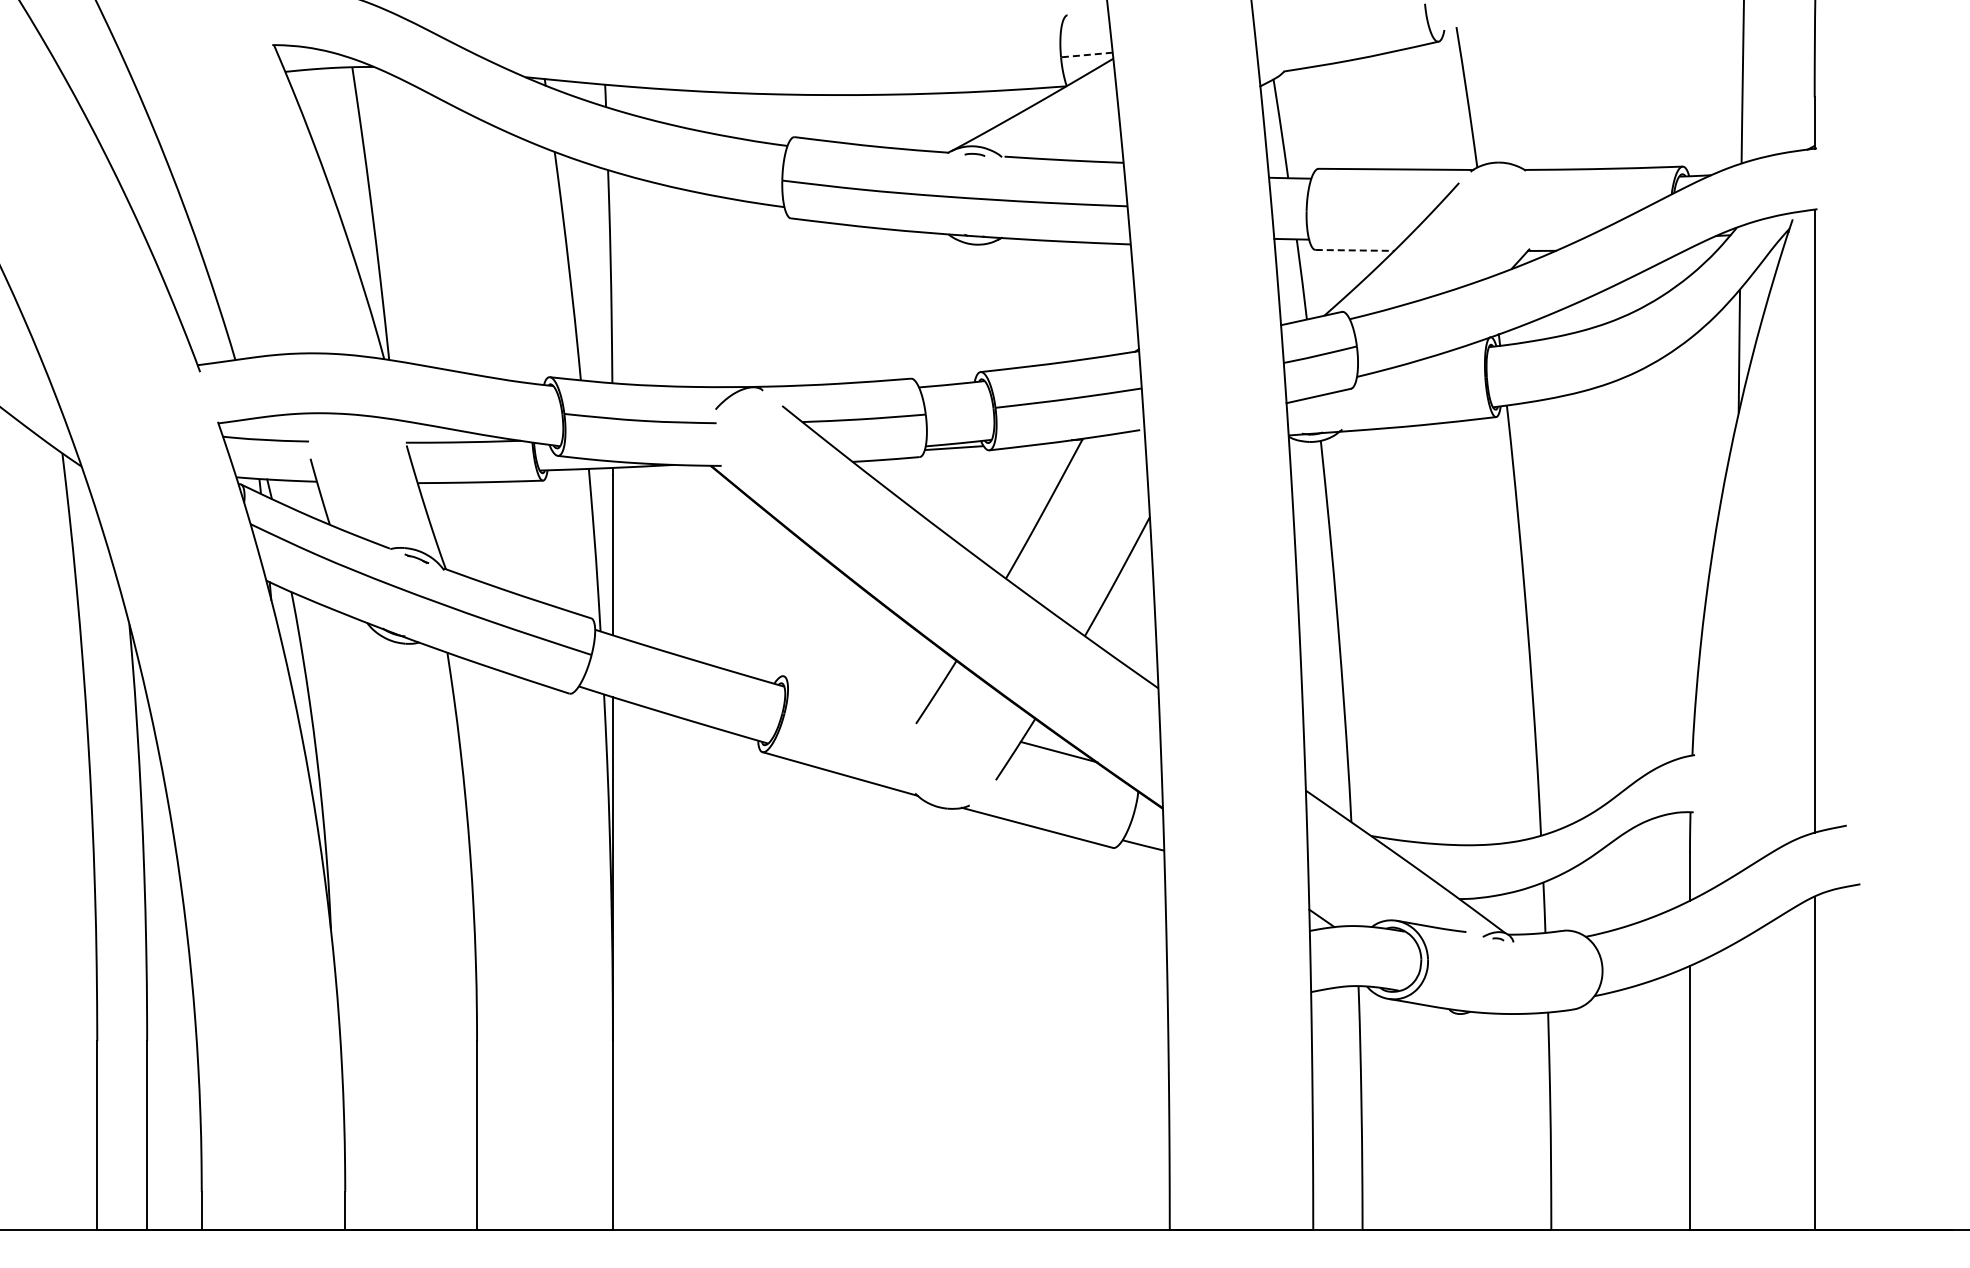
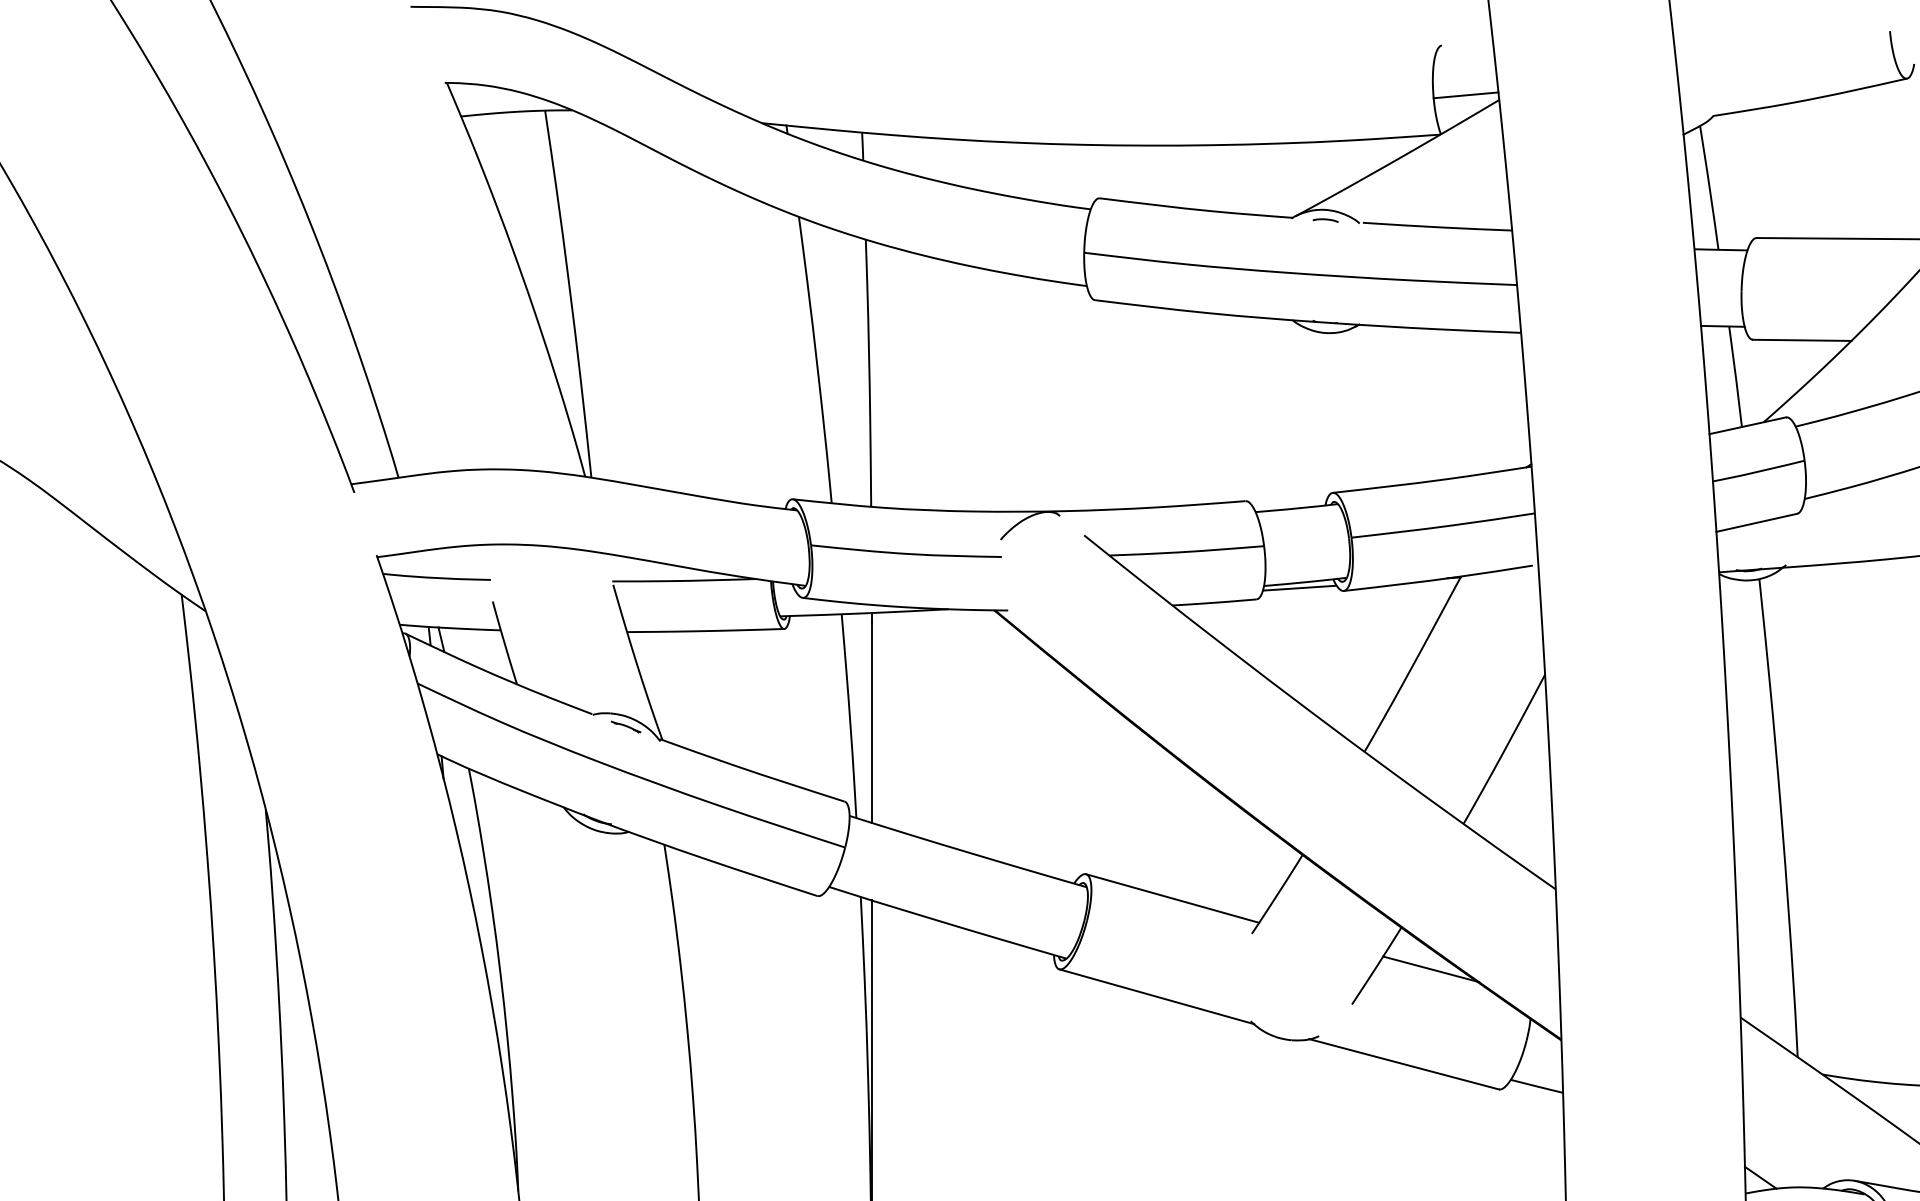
line: (1086, 55) -> (1465, 95), dashed -> solid
line: (1355, 250) -> (1802, 340), dashed -> solid
line: (852, 695) -> (1172, 898), added

